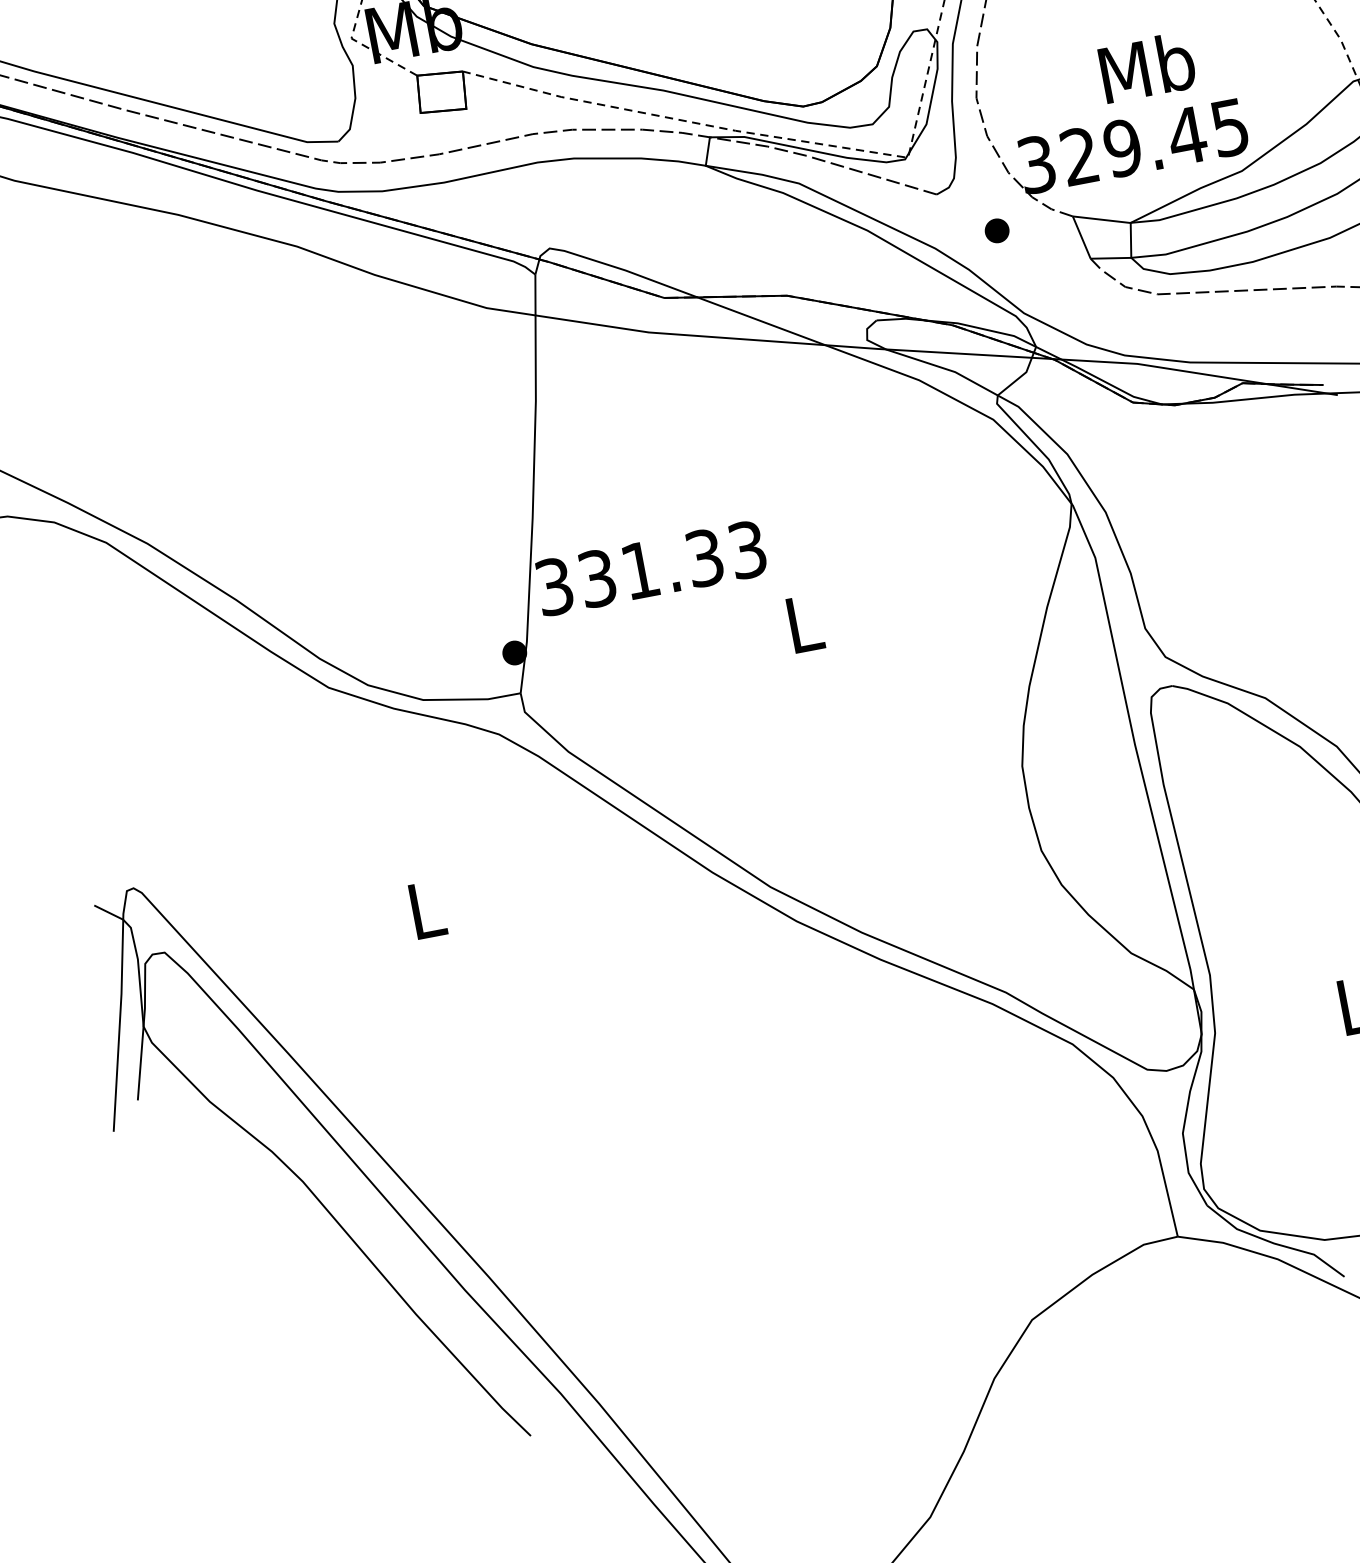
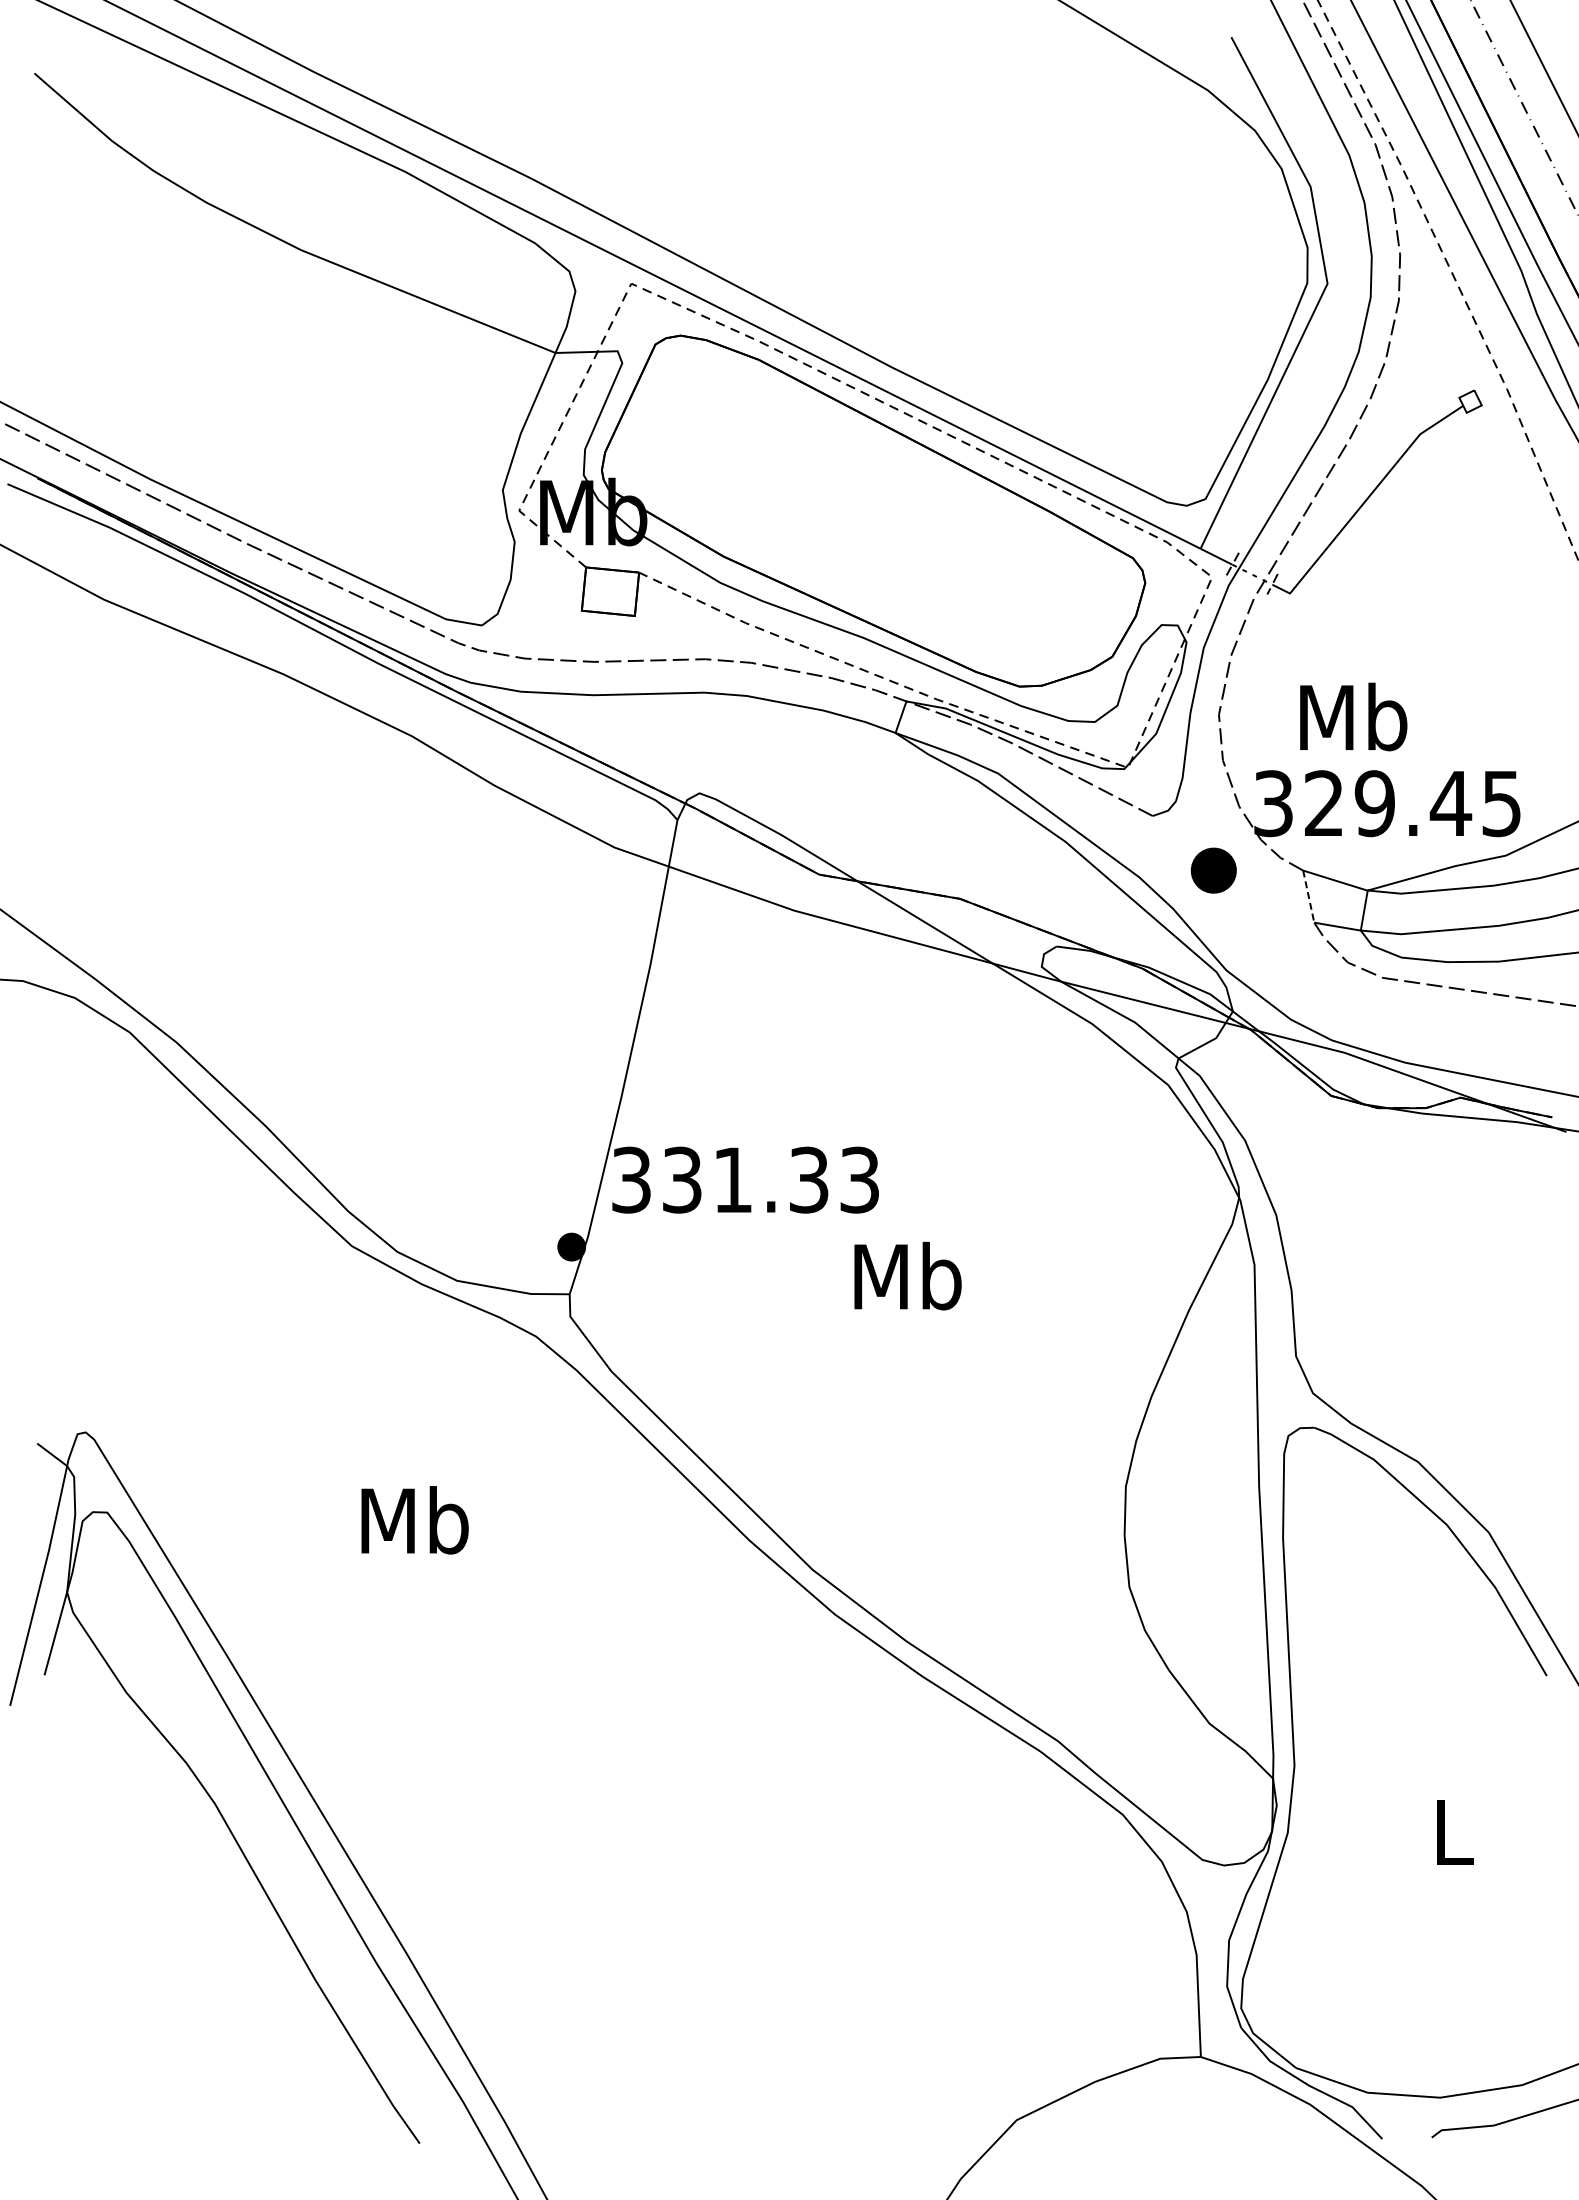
text: (1147, 67) -> (1353, 716), moved
part: (996, 230) -> (1213, 870), size x1.6
line: (1081, 237) -> (1308, 896), solid -> dashed
text: (803, 622) -> (907, 1275), L -> Mb
text: (425, 909) -> (414, 1520), L -> Mb

